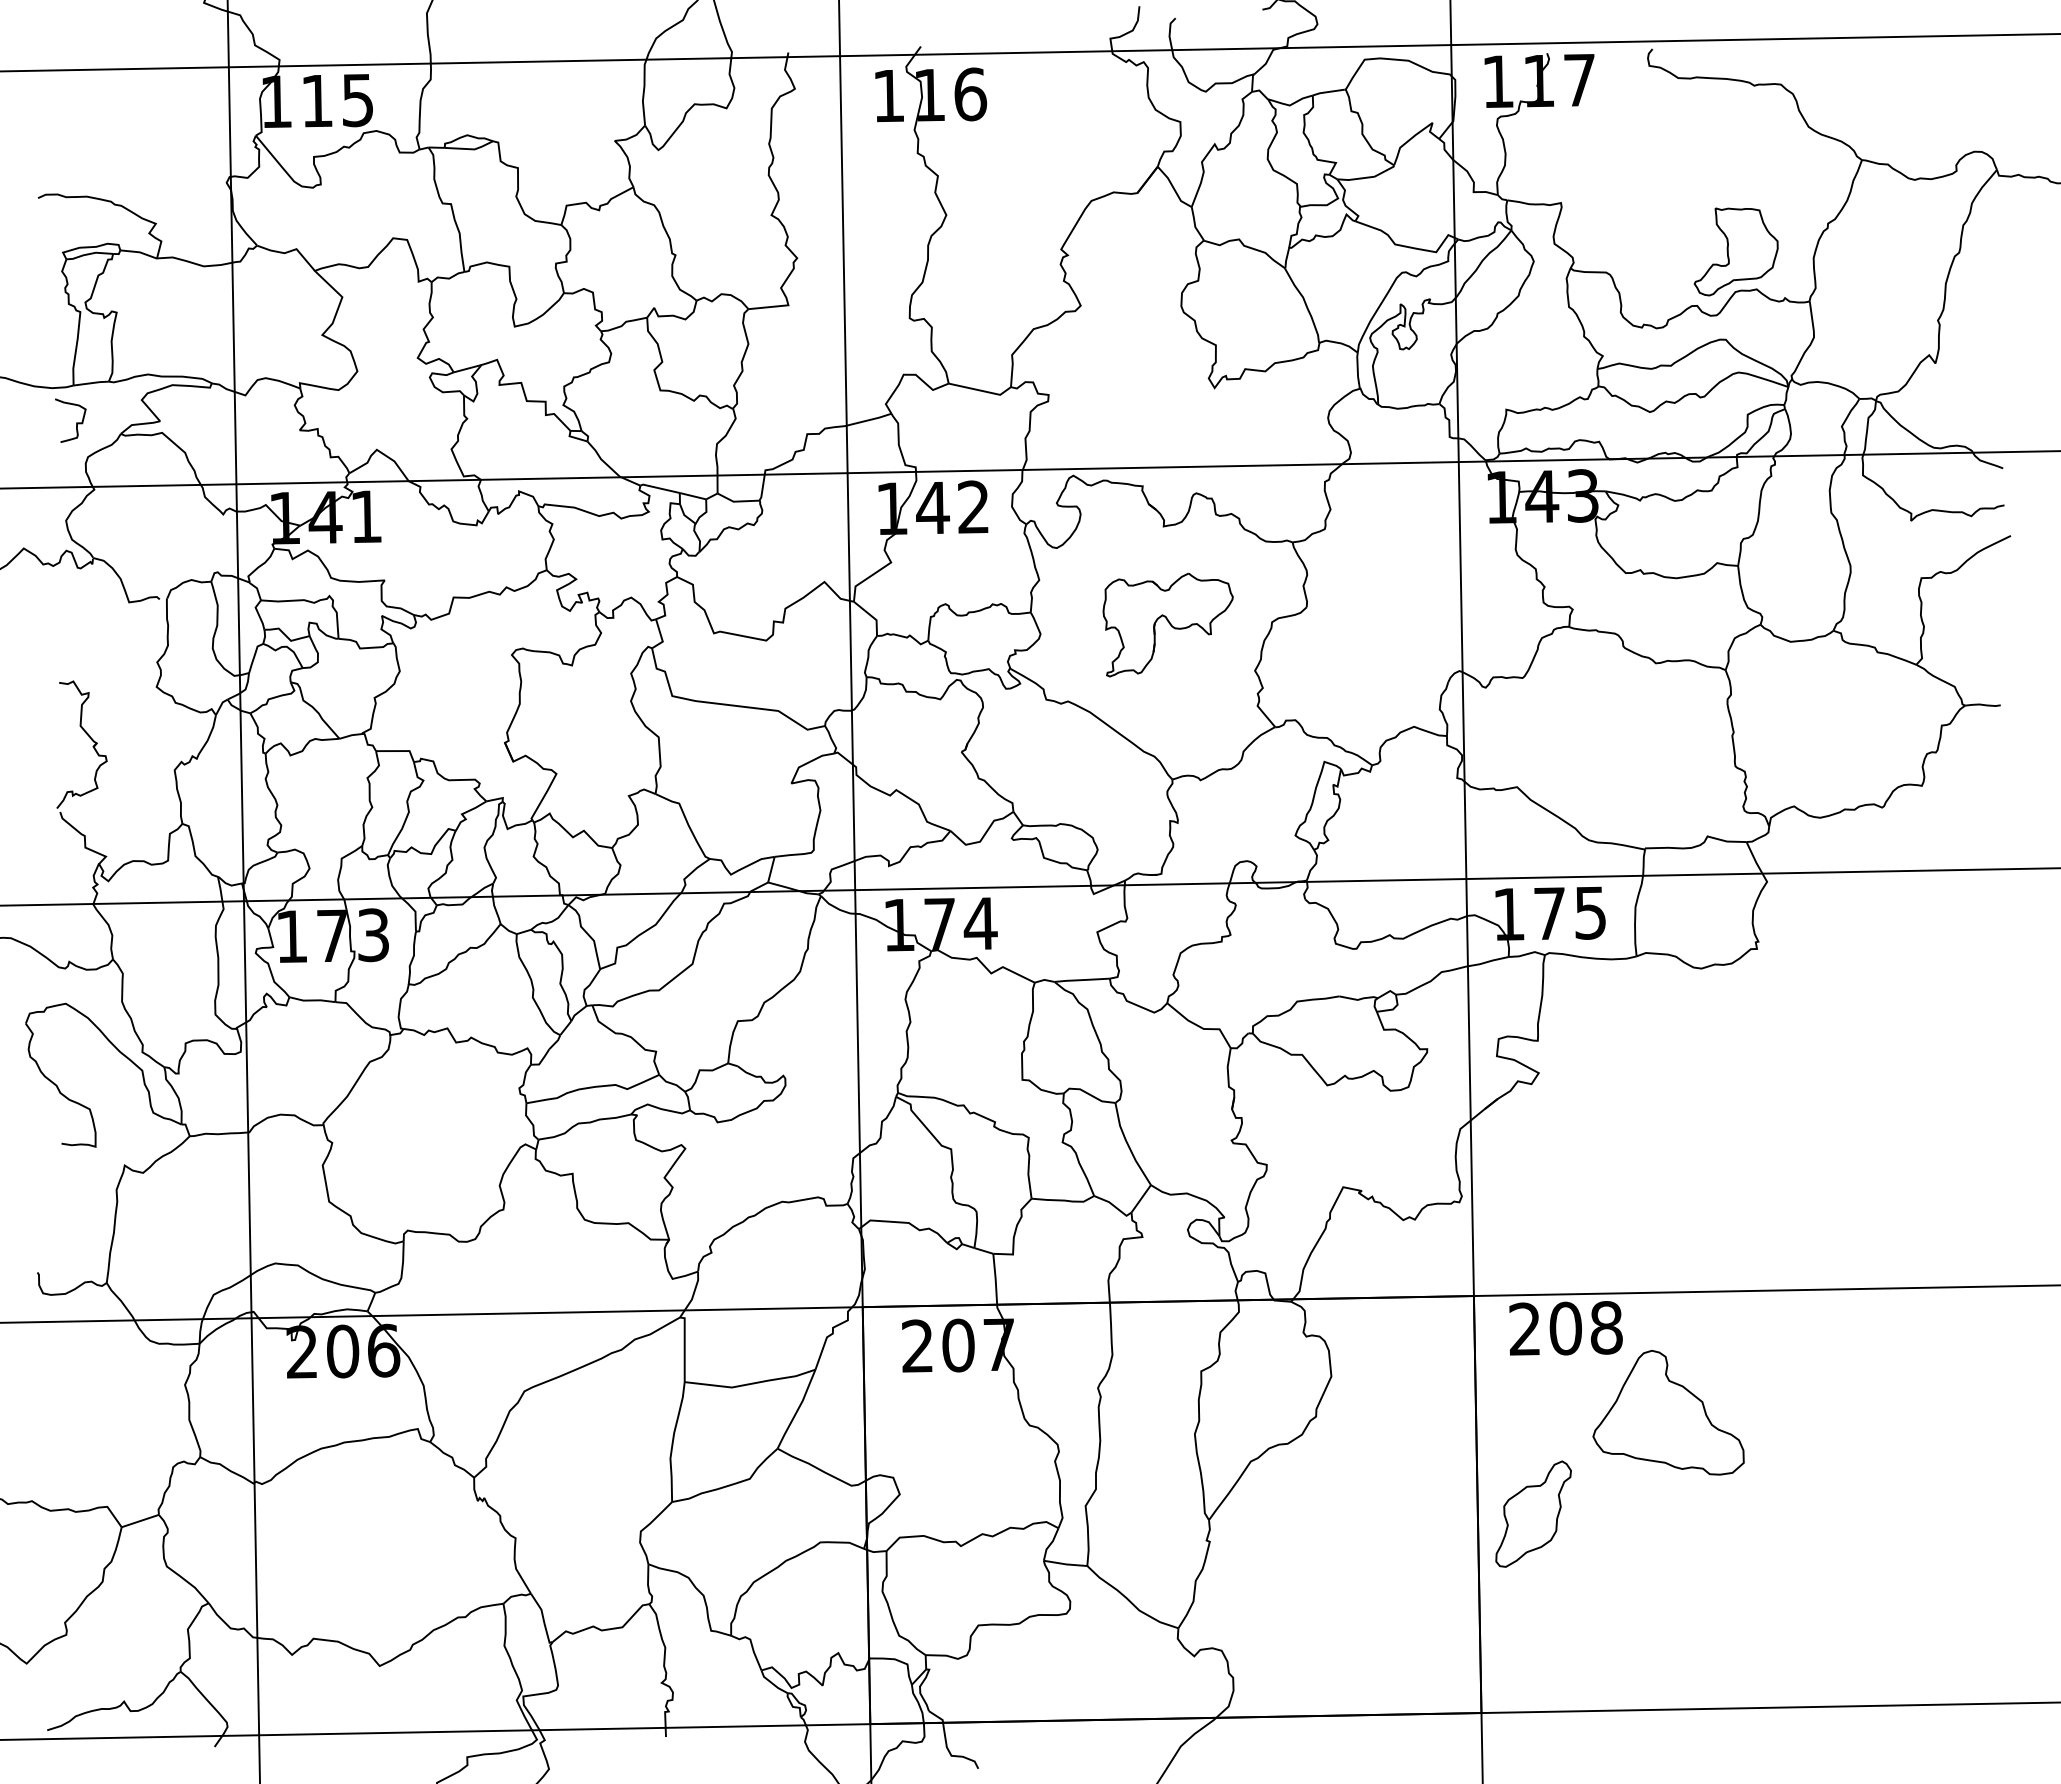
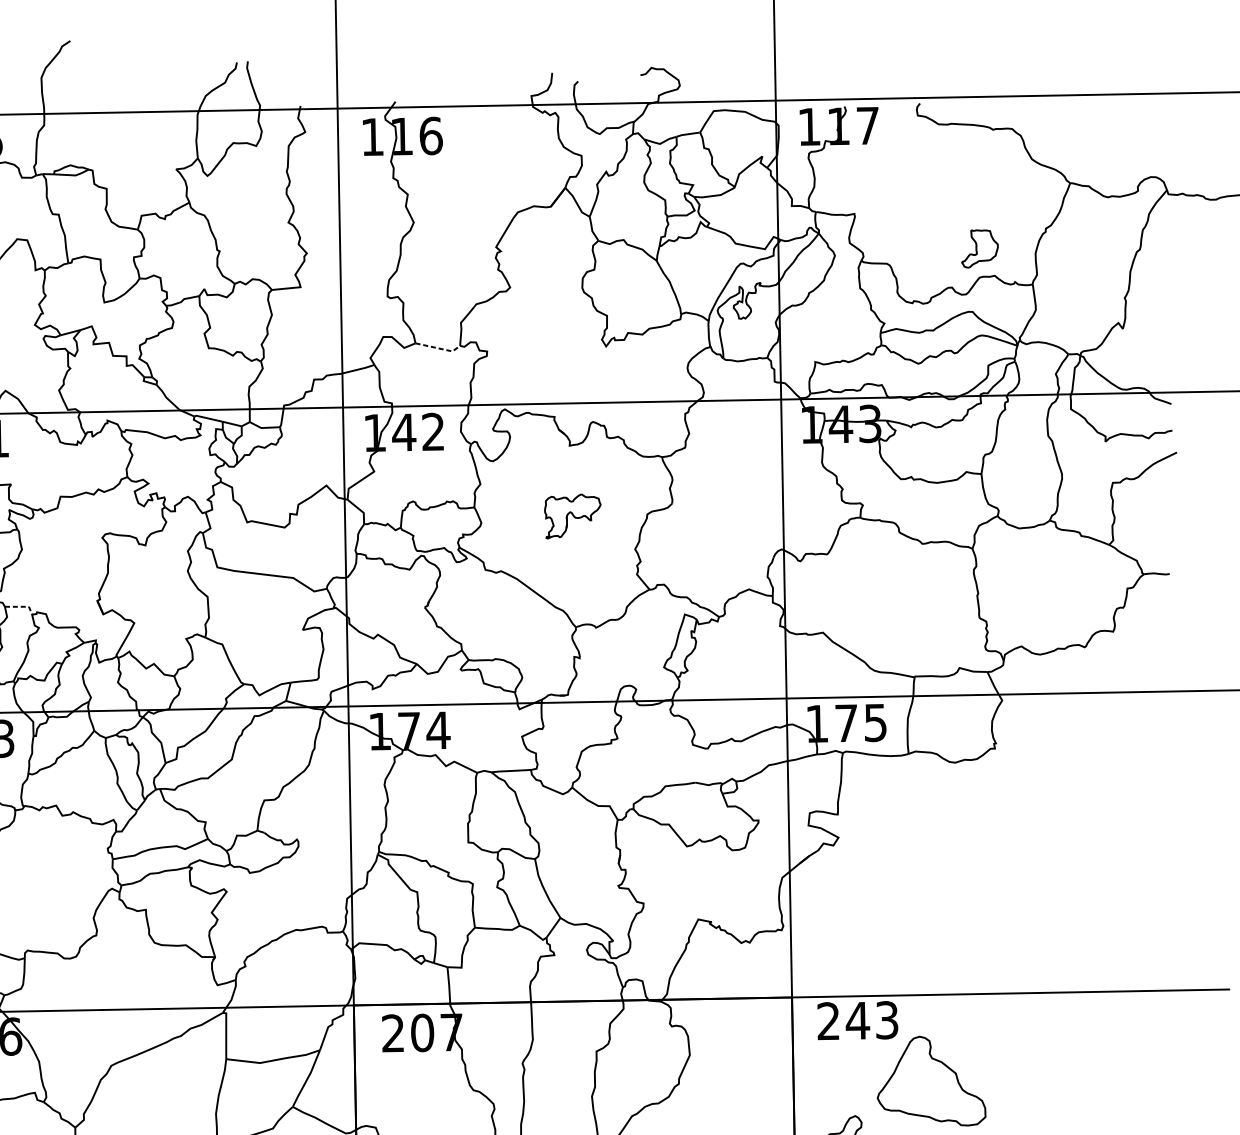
part: (1735, 251) -> (979, 248), size x0.6
line: (981, 390) -> (439, 348), solid -> dashed
part: (1167, 624) -> (572, 516), size x0.6
line: (399, 751) -> (21, 607), solid -> dashed
text: (1585, 1328) -> (872, 1020), 208 -> 243

